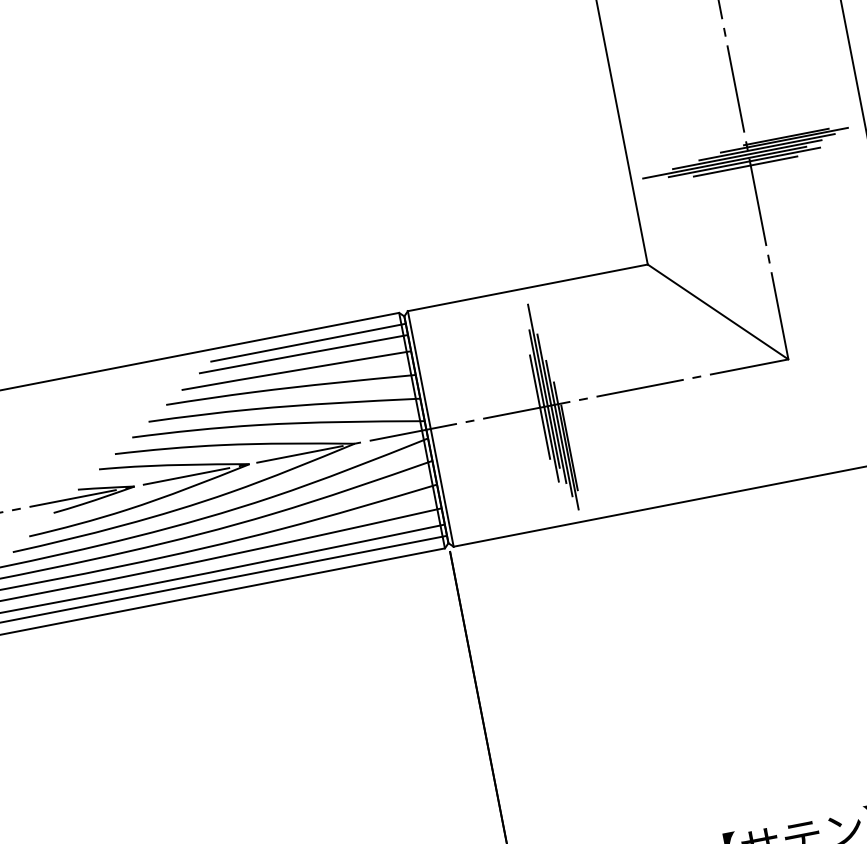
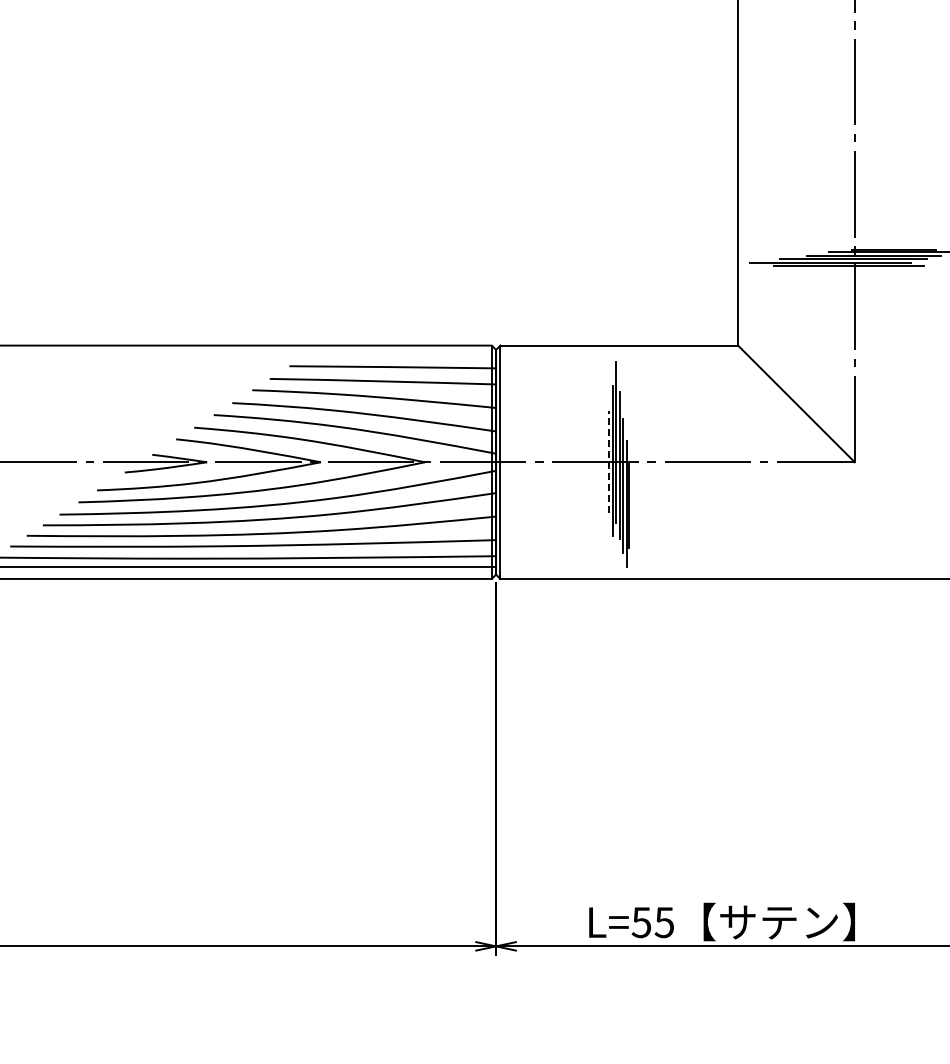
line: (745, 166) -> (849, 270), removed
line: (308, 343) -> (399, 357), removed
line: (539, 406) -> (608, 461), solid -> dashed

